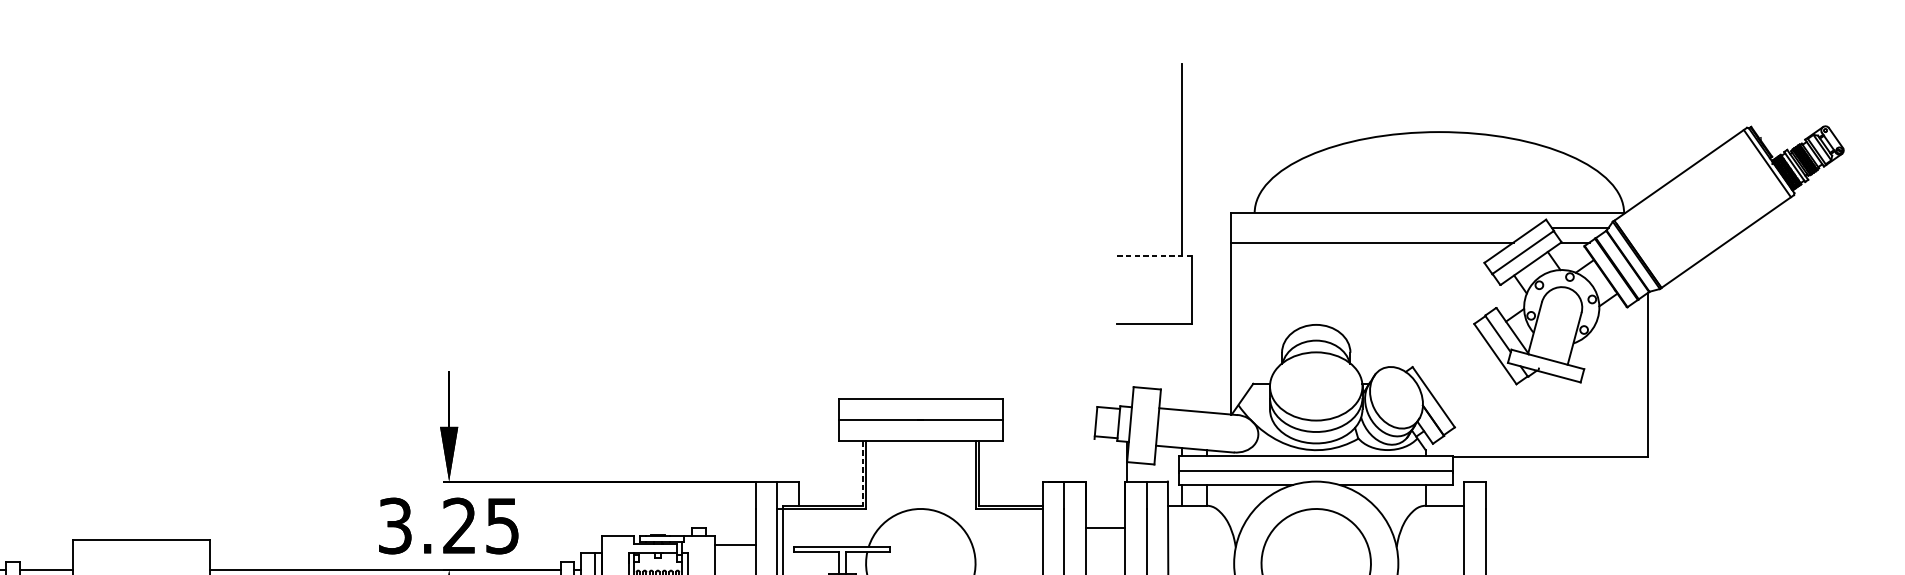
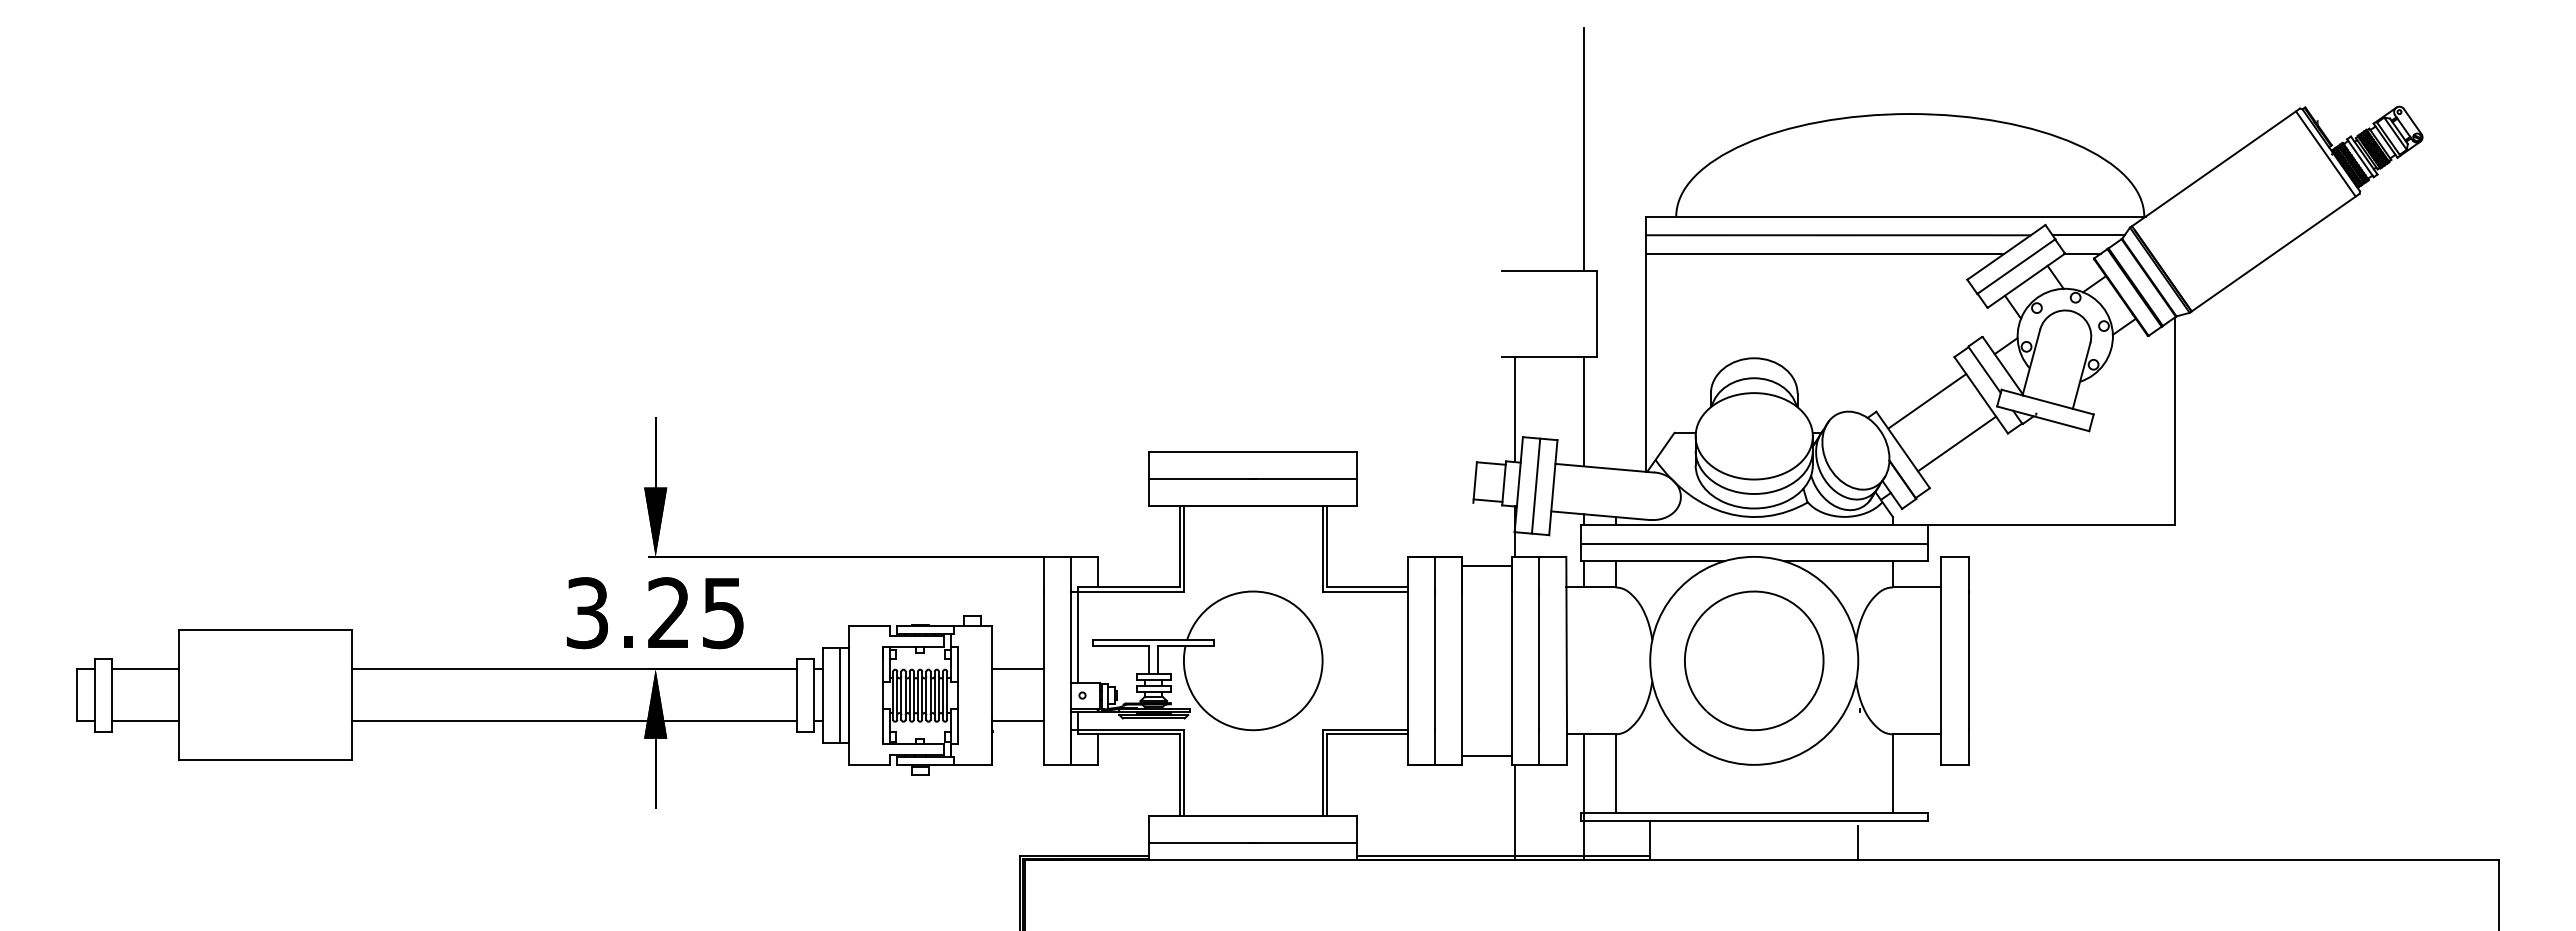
line: (1381, 227) -> (1837, 235), added
line: (1154, 255) -> (1549, 270), dashed -> solid
line: (1453, 358) -> (1927, 401), added
line: (1127, 365) -> (1514, 409), added
line: (1182, 366) -> (1584, 411), added
line: (1476, 392) -> (1957, 443), added
line: (1143, 425) -> (1535, 485), added
line: (862, 473) -> (1179, 546), dashed -> solid
line: (1105, 527) -> (1487, 565), moved
line: (735, 545) -> (1018, 669), moved

